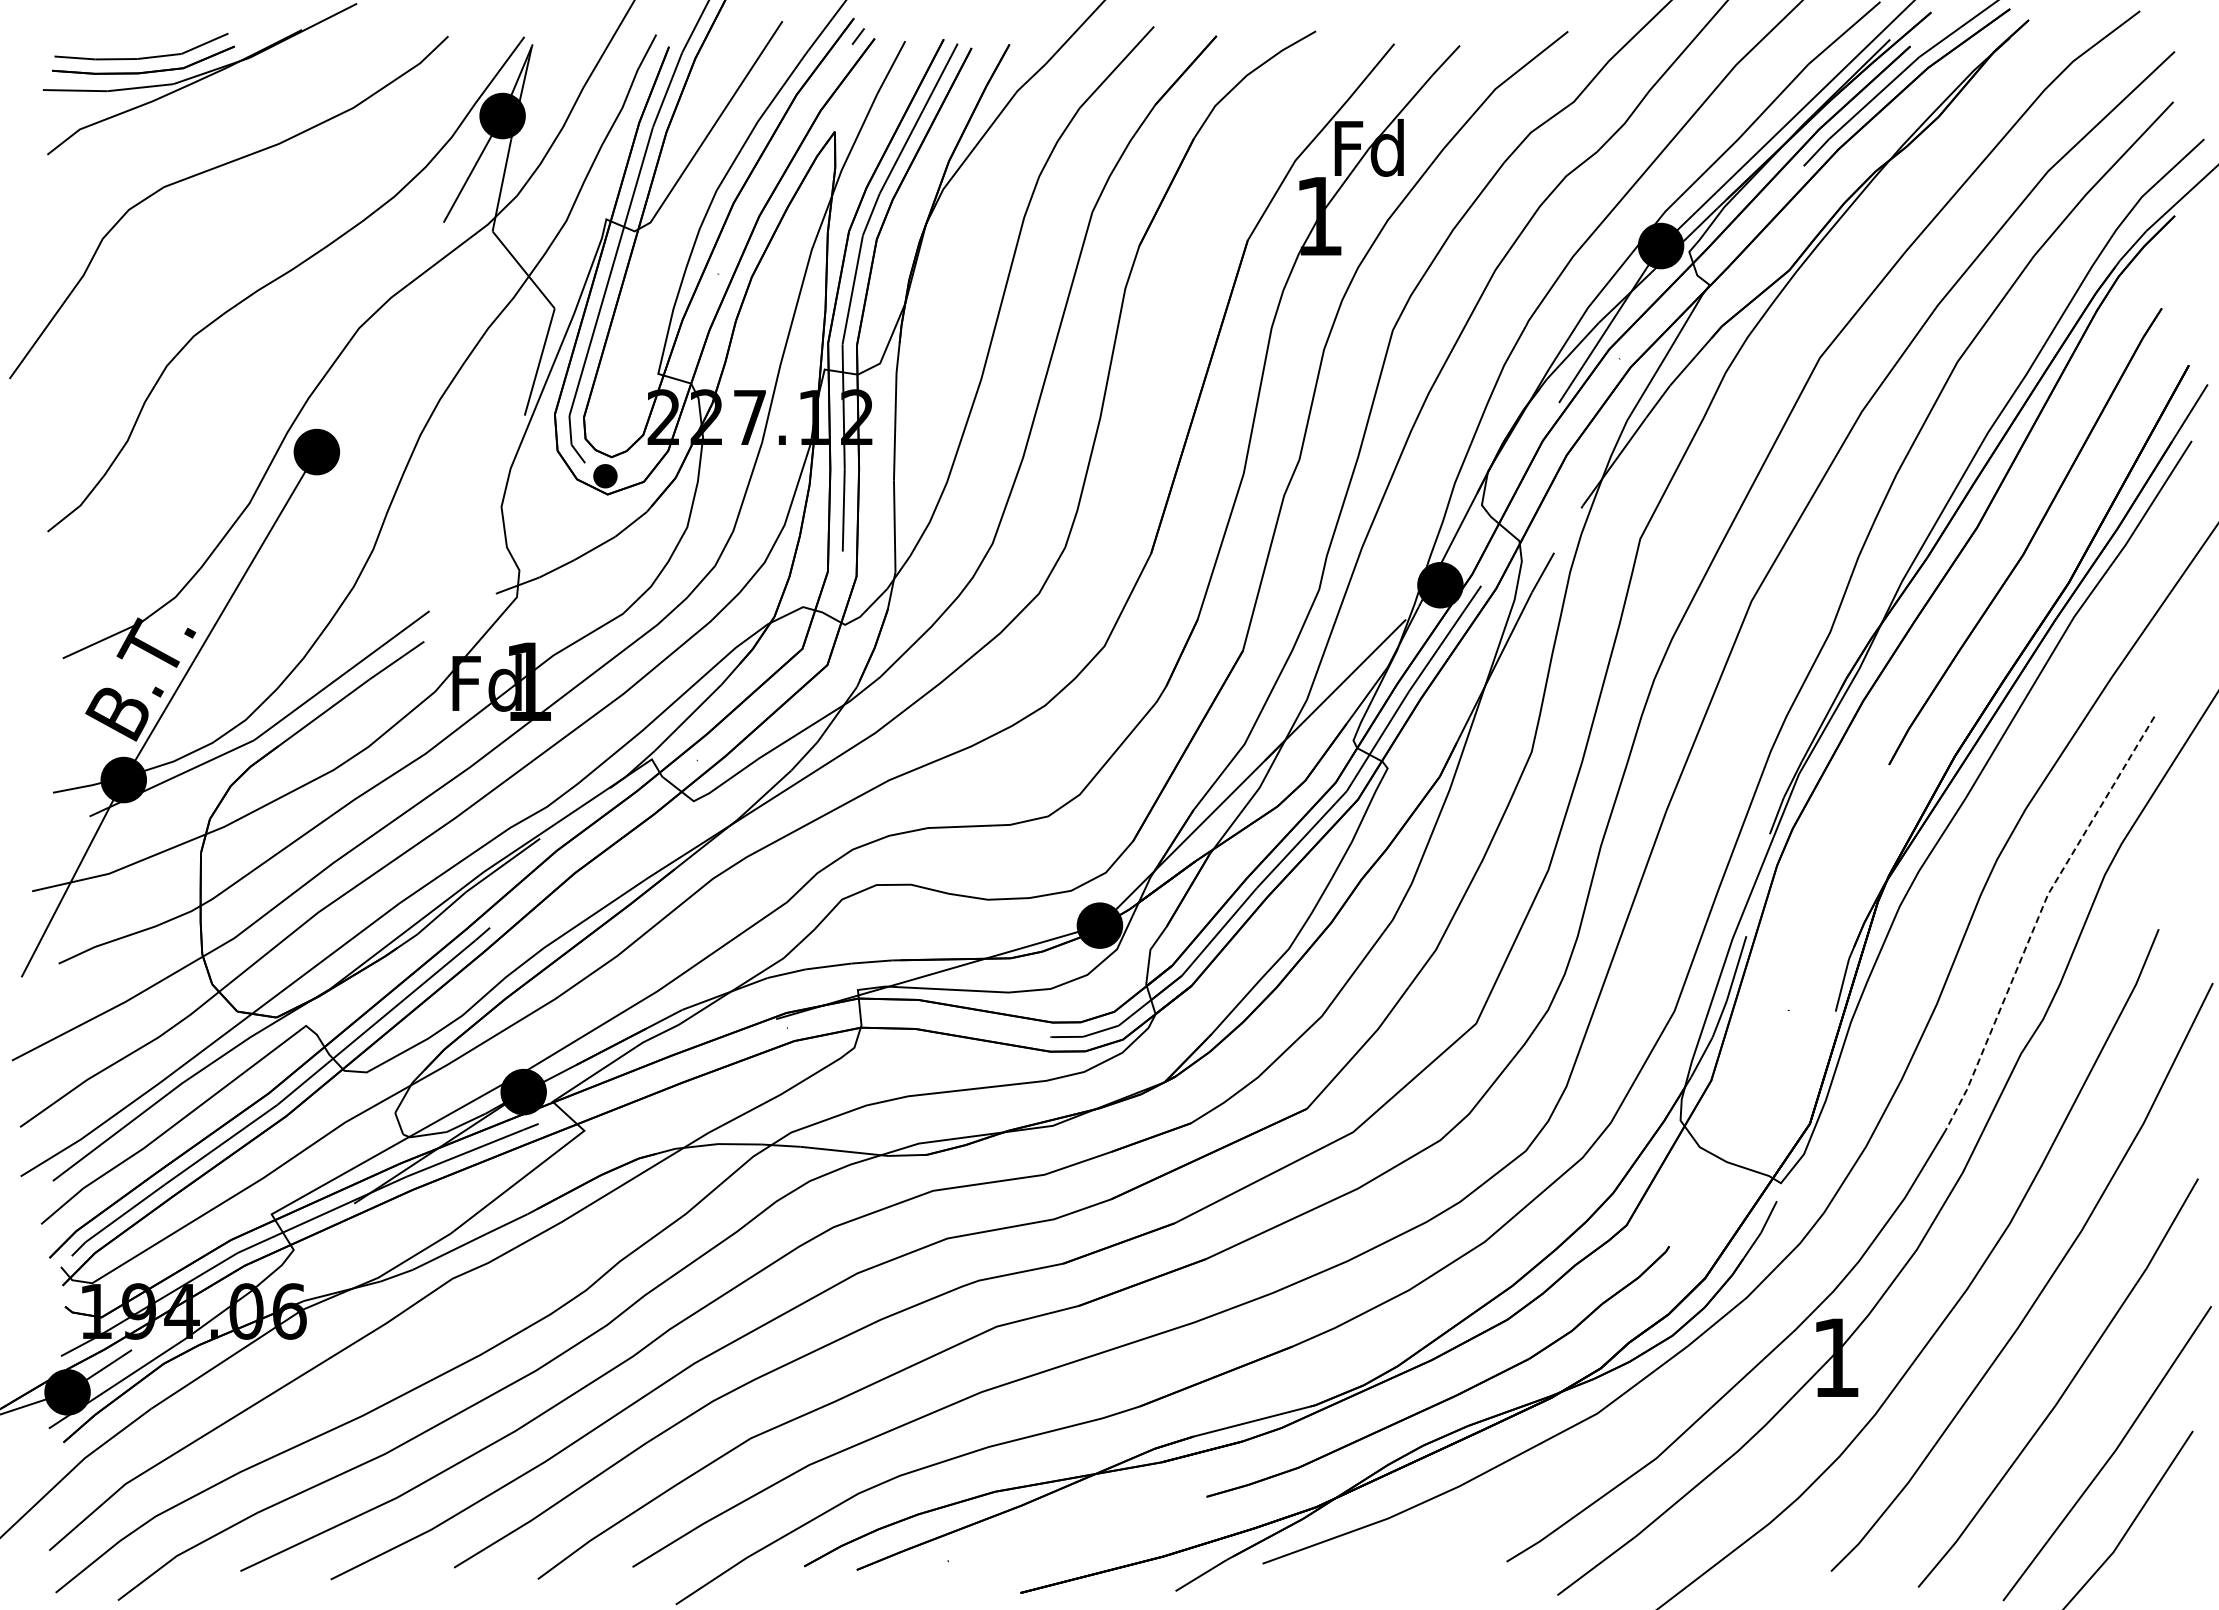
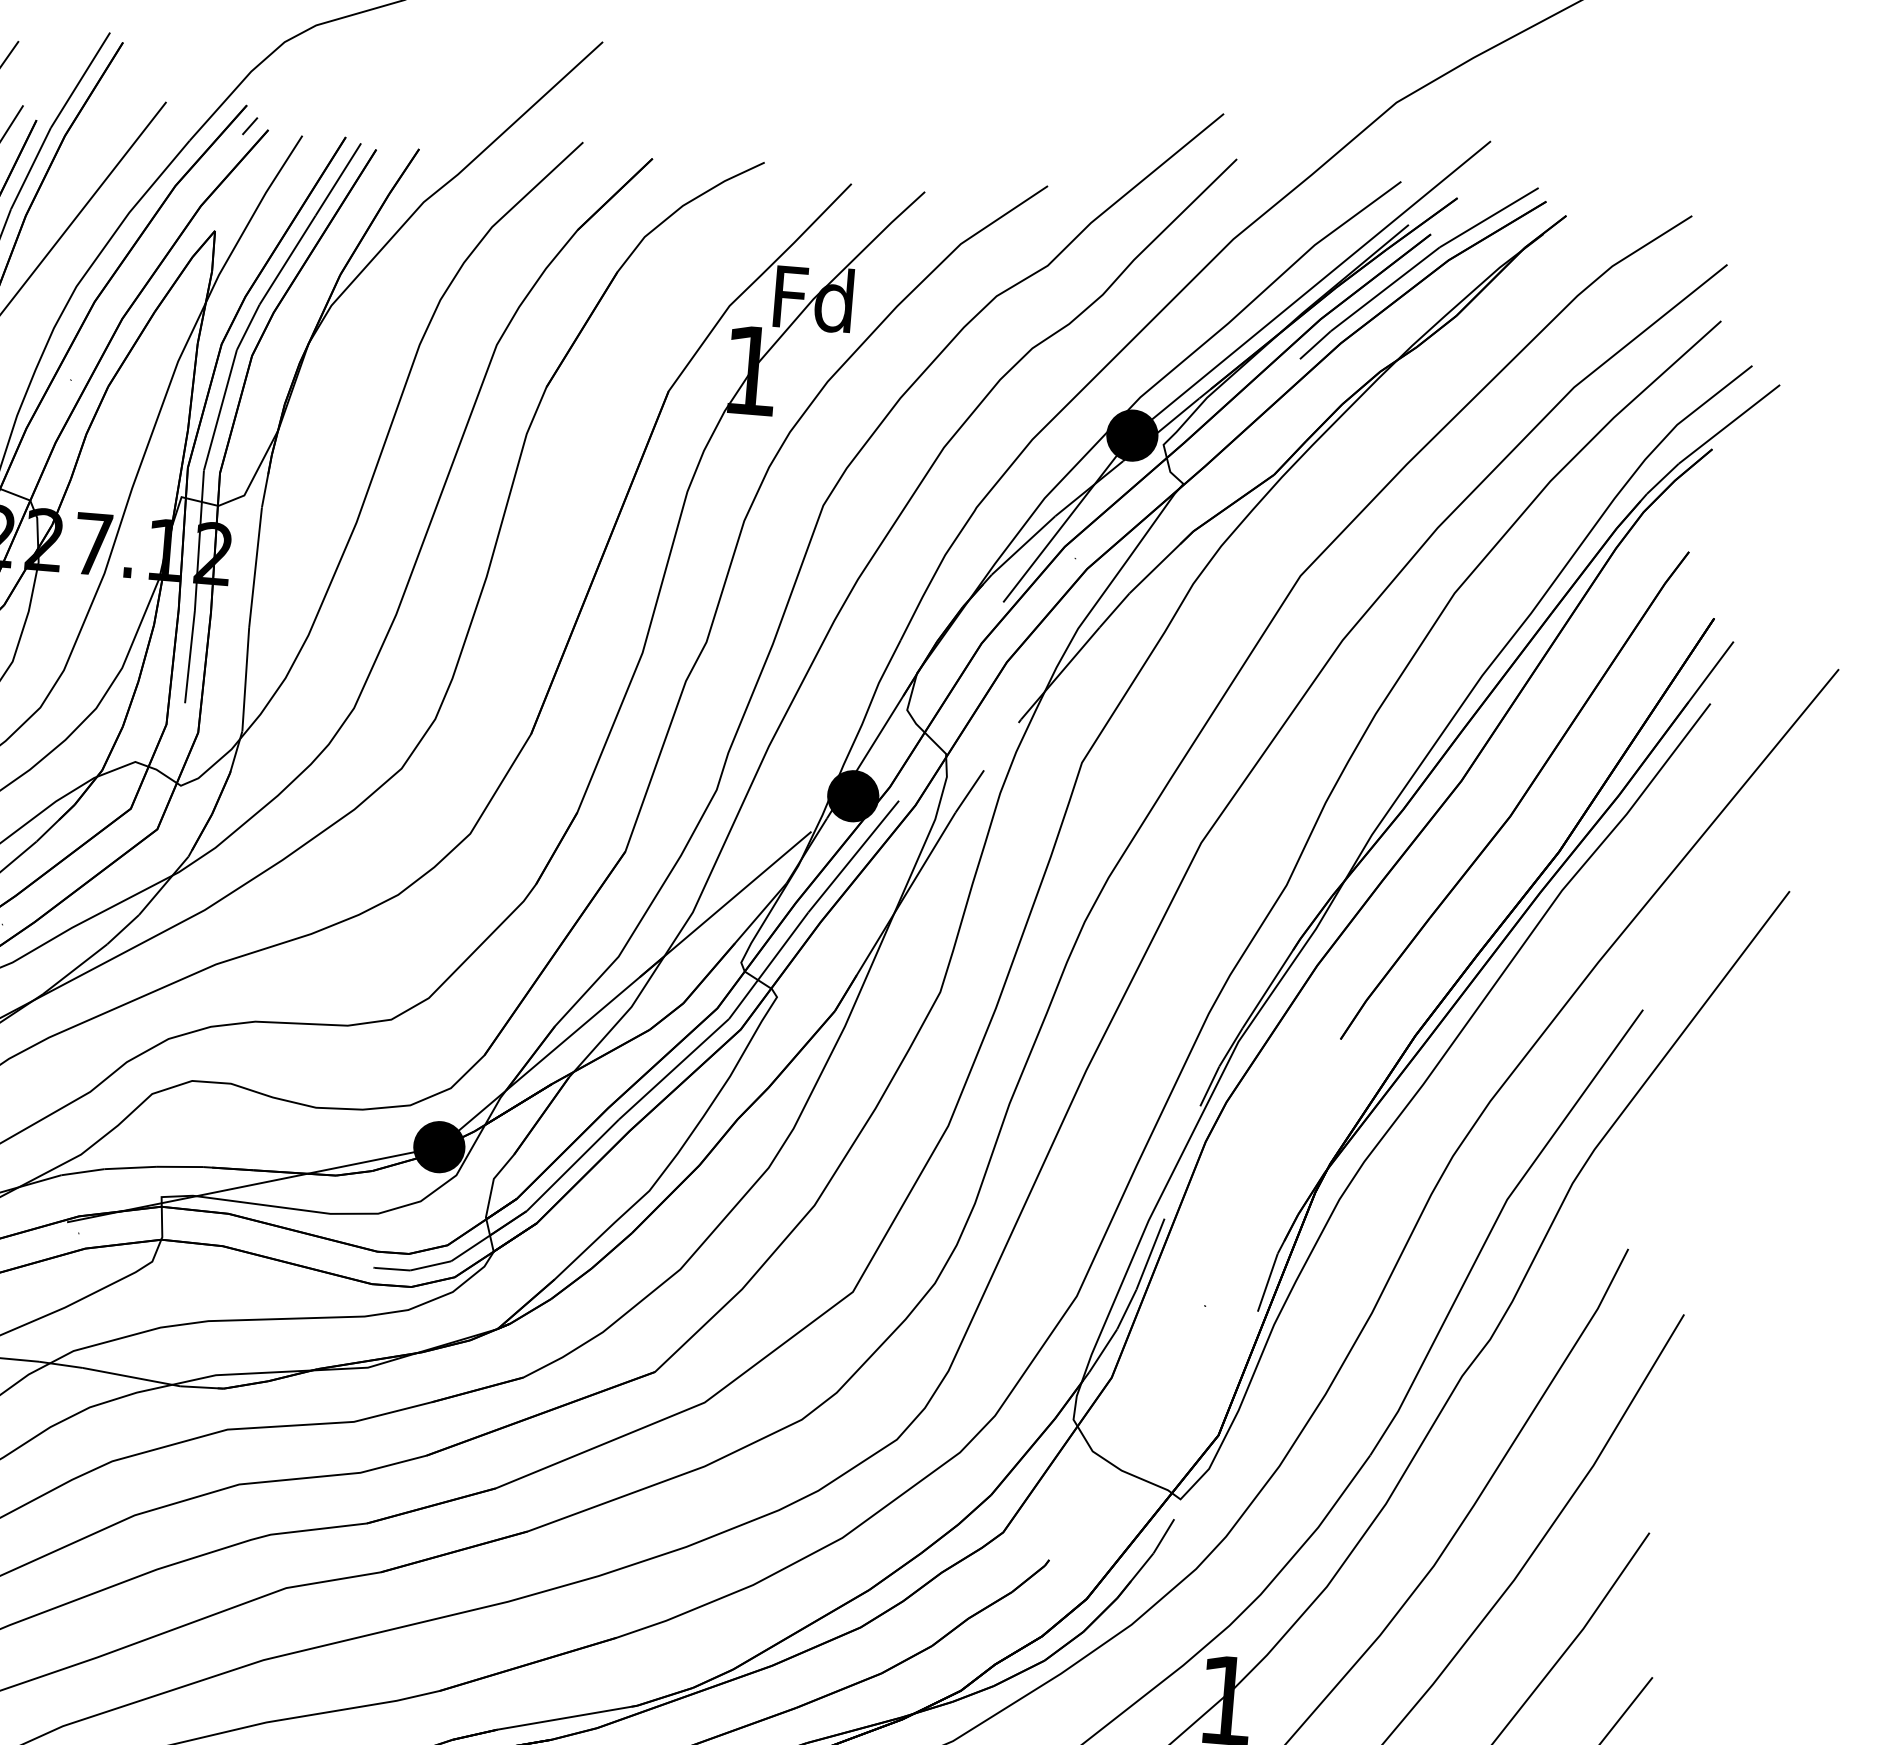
line: (2038, 918) -> (1494, 1225), dashed -> solid

